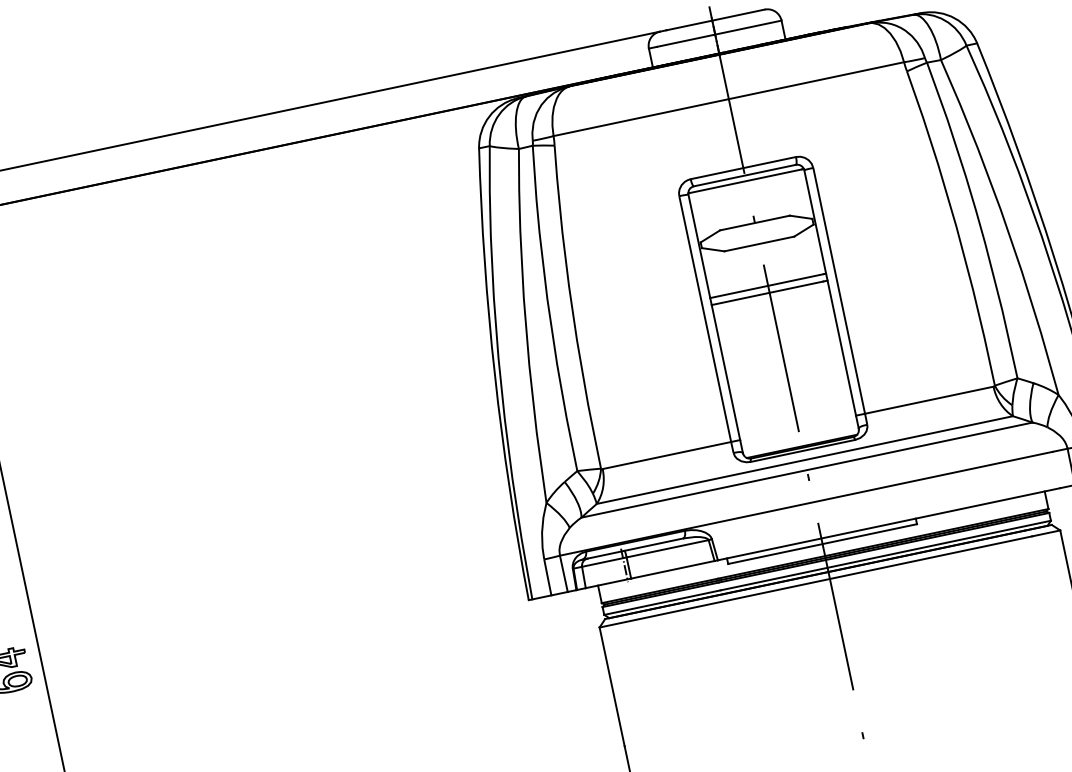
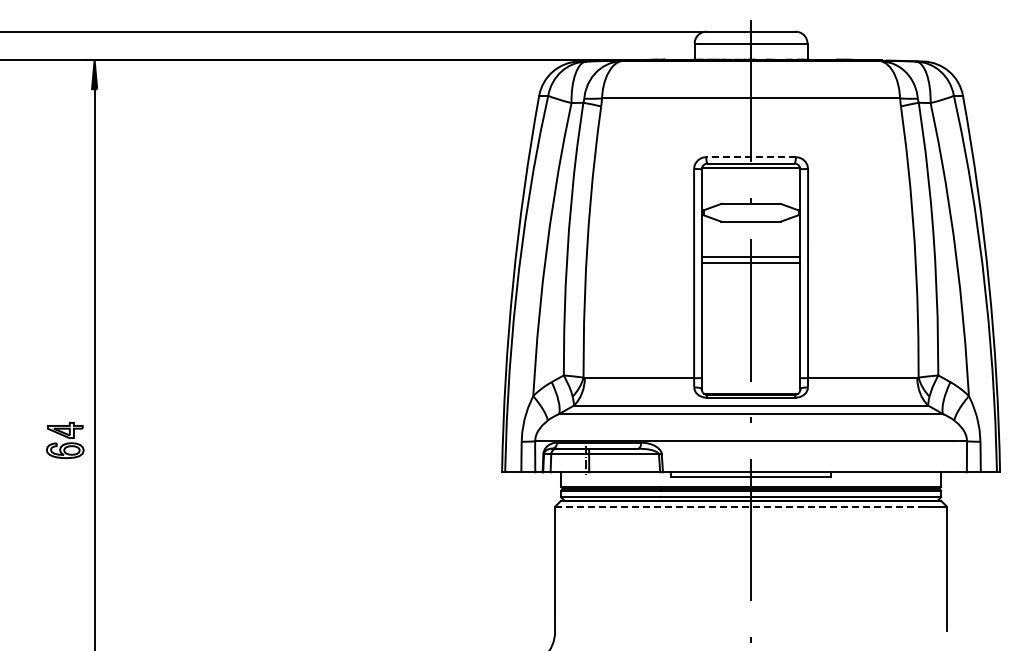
line: (743, 168) -> (751, 157), solid -> dashed
line: (816, 581) -> (739, 506), solid -> dashed

